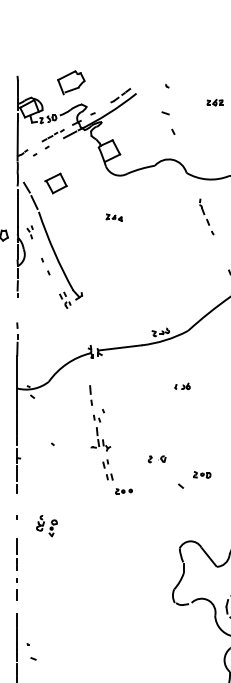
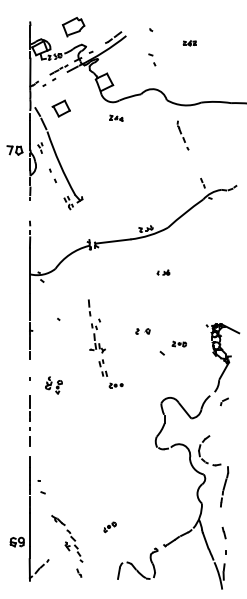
part: (168, 122) -> (152, 59), size x0.62
part: (114, 216) -> (116, 117), moved
part: (110, 439) -> (105, 343), moved

